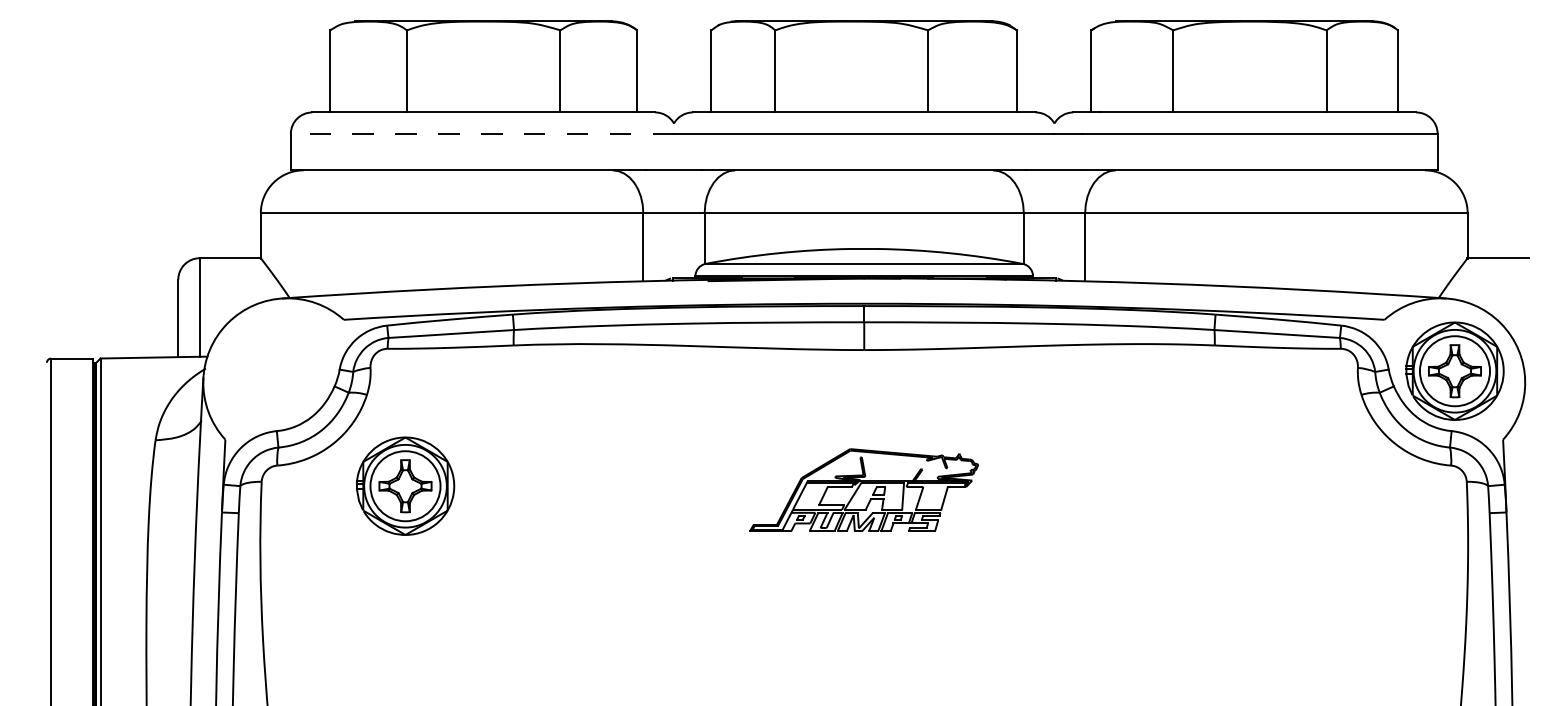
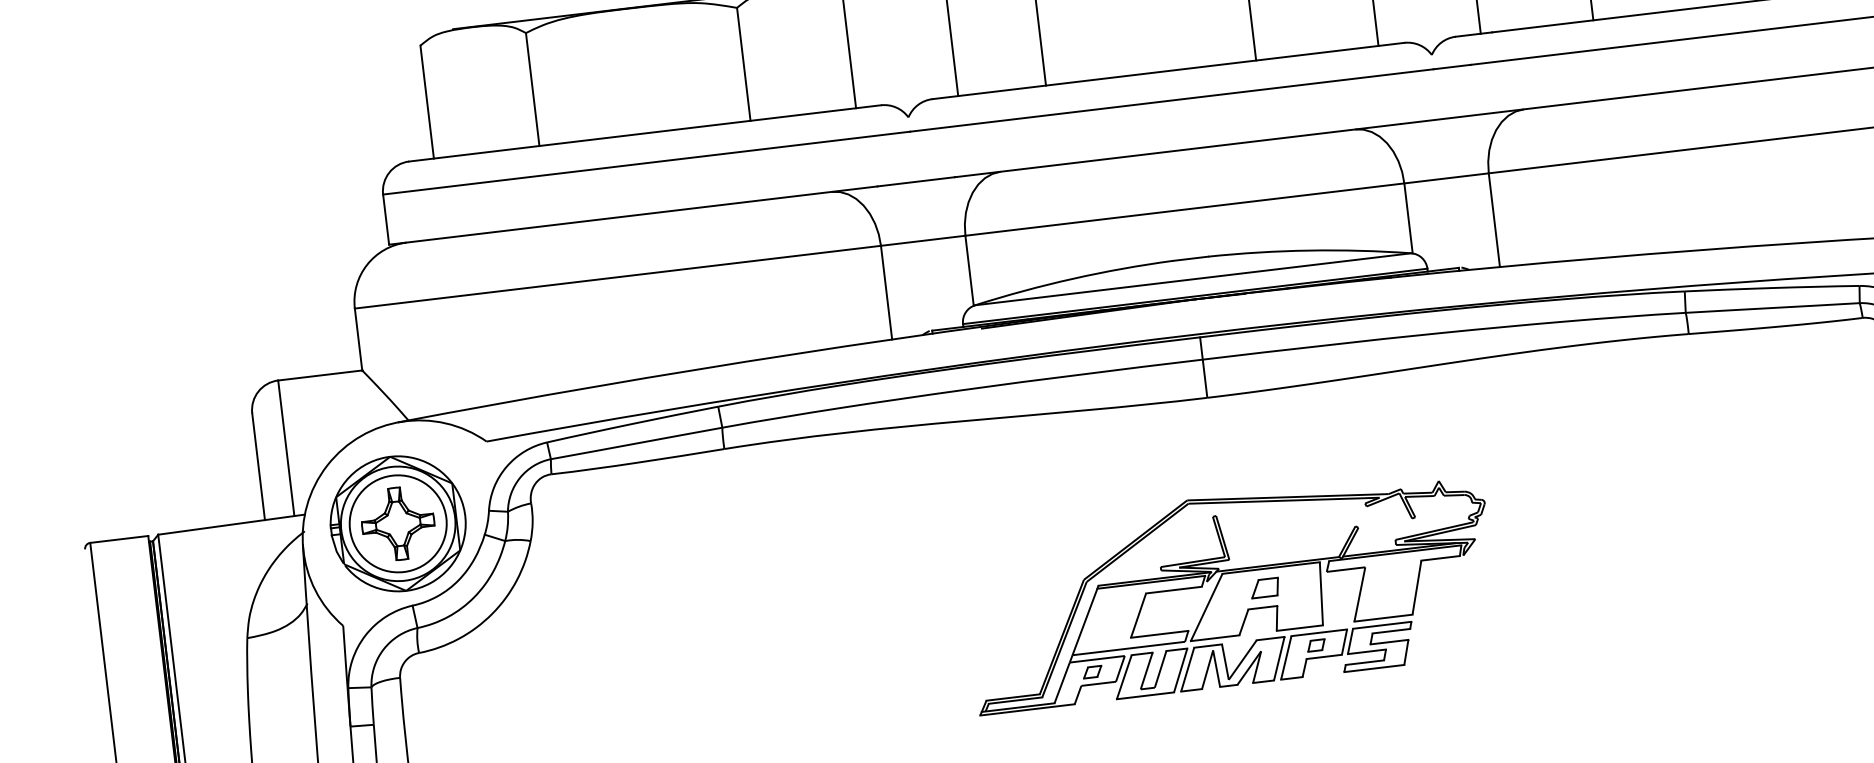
line: (482, 133) -> (646, 162), dashed -> solid
part: (405, 485) -> (398, 522), moved
part: (863, 489) -> (1229, 589), size x1.67

